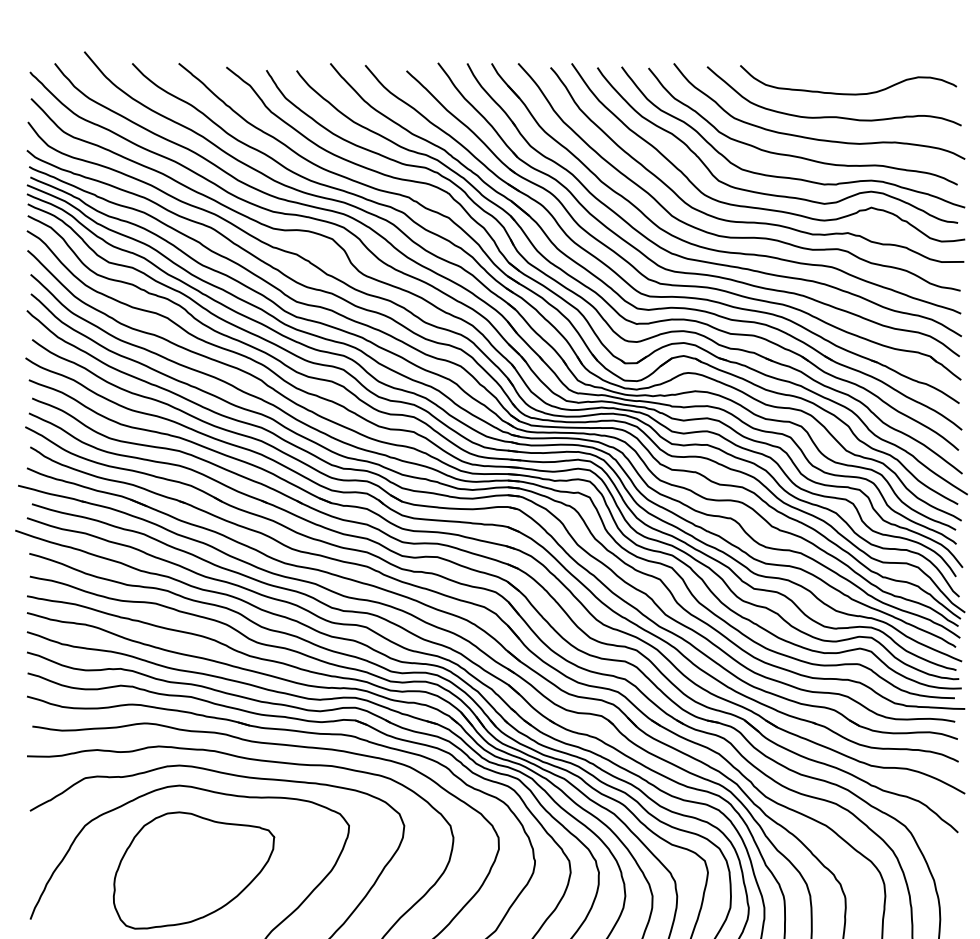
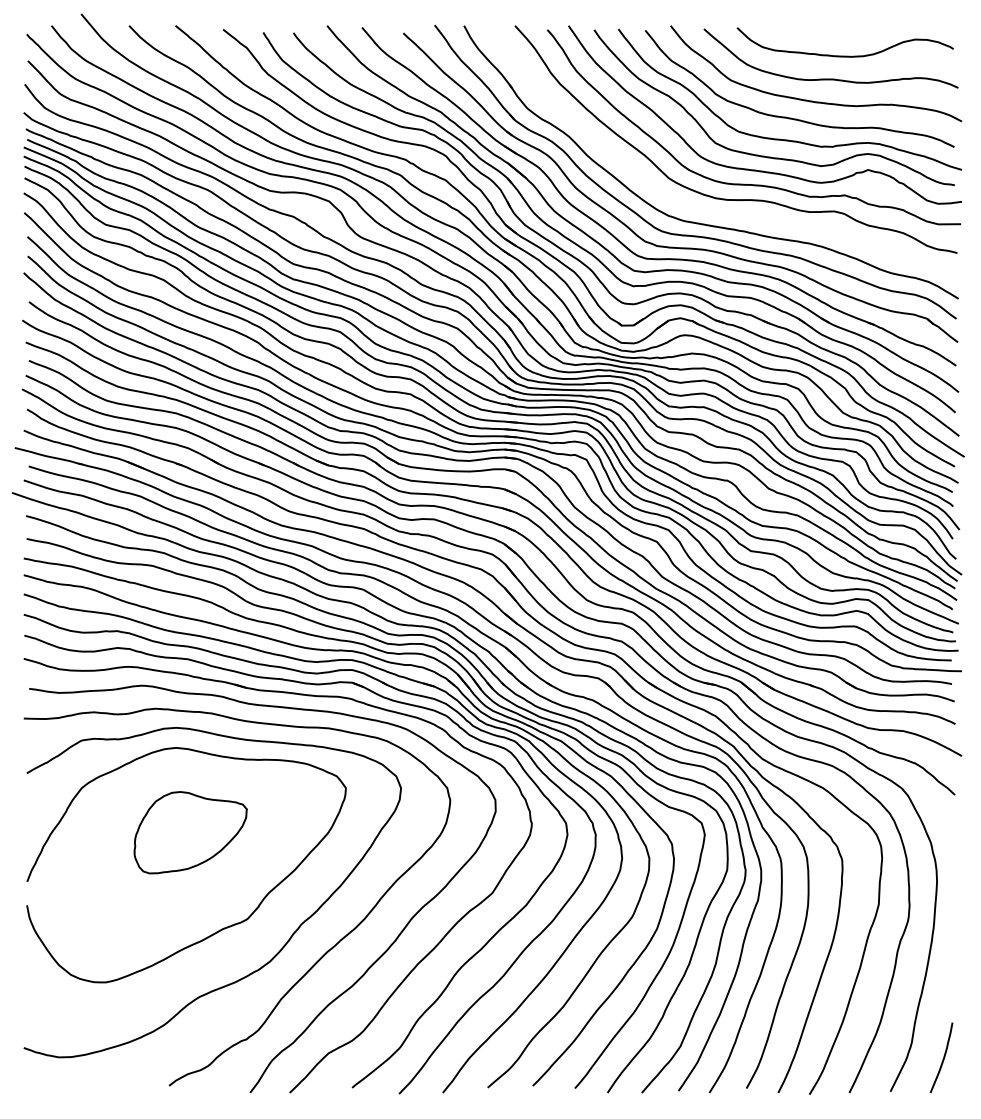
part: (715, 249) -> (712, 211), removed
part: (193, 870) -> (190, 832), size x0.7

